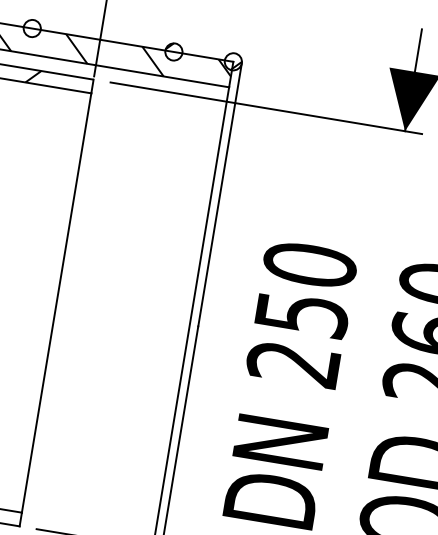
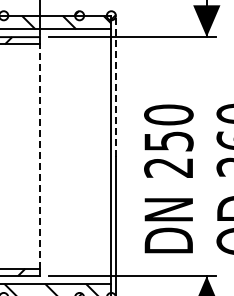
line: (219, 193) -> (115, 85), solid -> dashed
line: (57, 302) -> (40, 156), solid -> dashed

